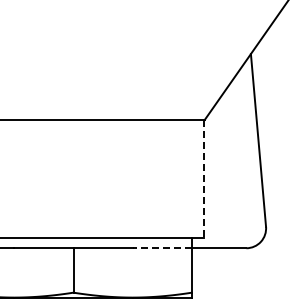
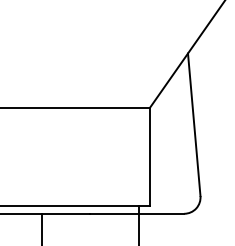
line: (204, 179) -> (149, 157), dashed -> solid
line: (162, 248) -> (115, 213), dashed -> solid

